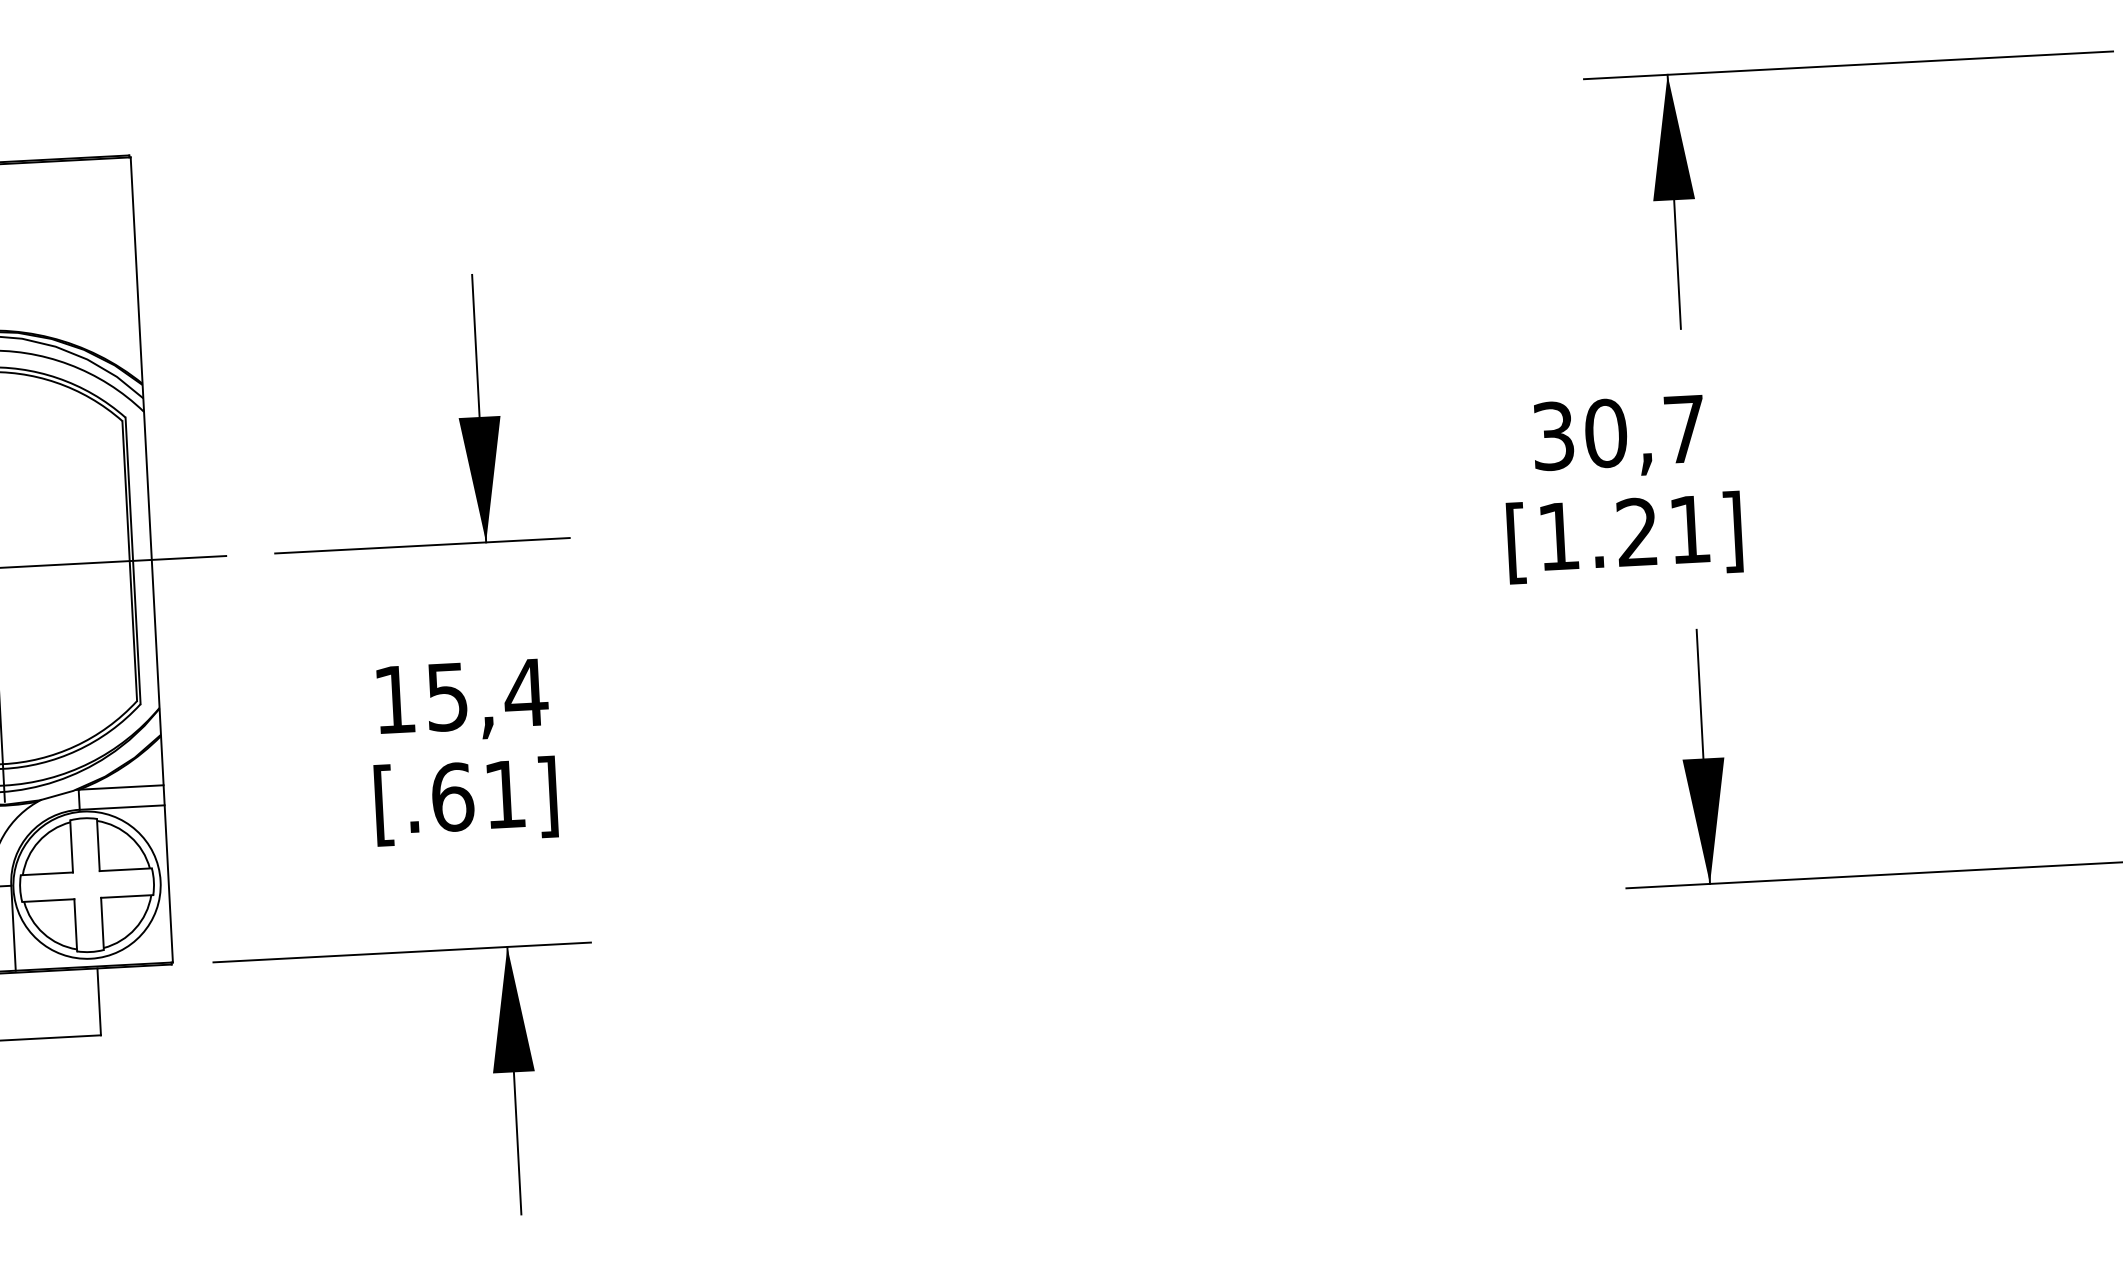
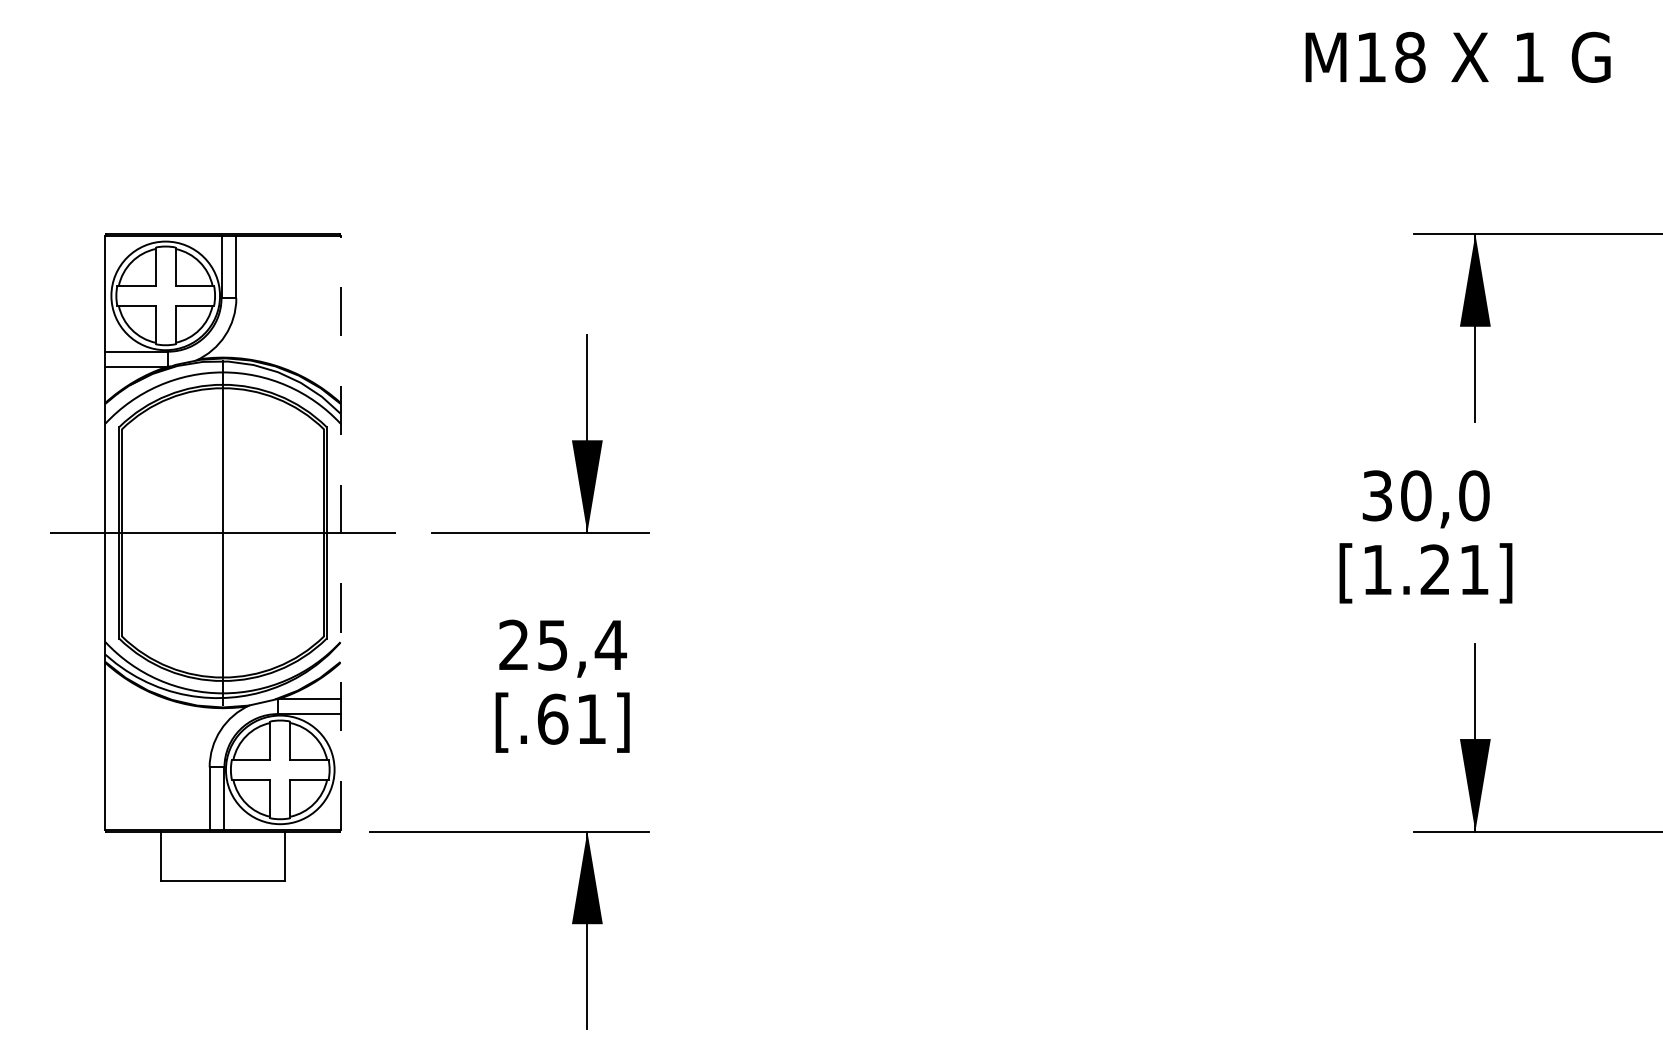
text: (1684, 428) -> (1474, 495), 30,7 -> 30,0
line: (151, 559) -> (340, 532), solid -> dashed
text: (394, 698) -> (513, 644), 15,4 -> 25,4

